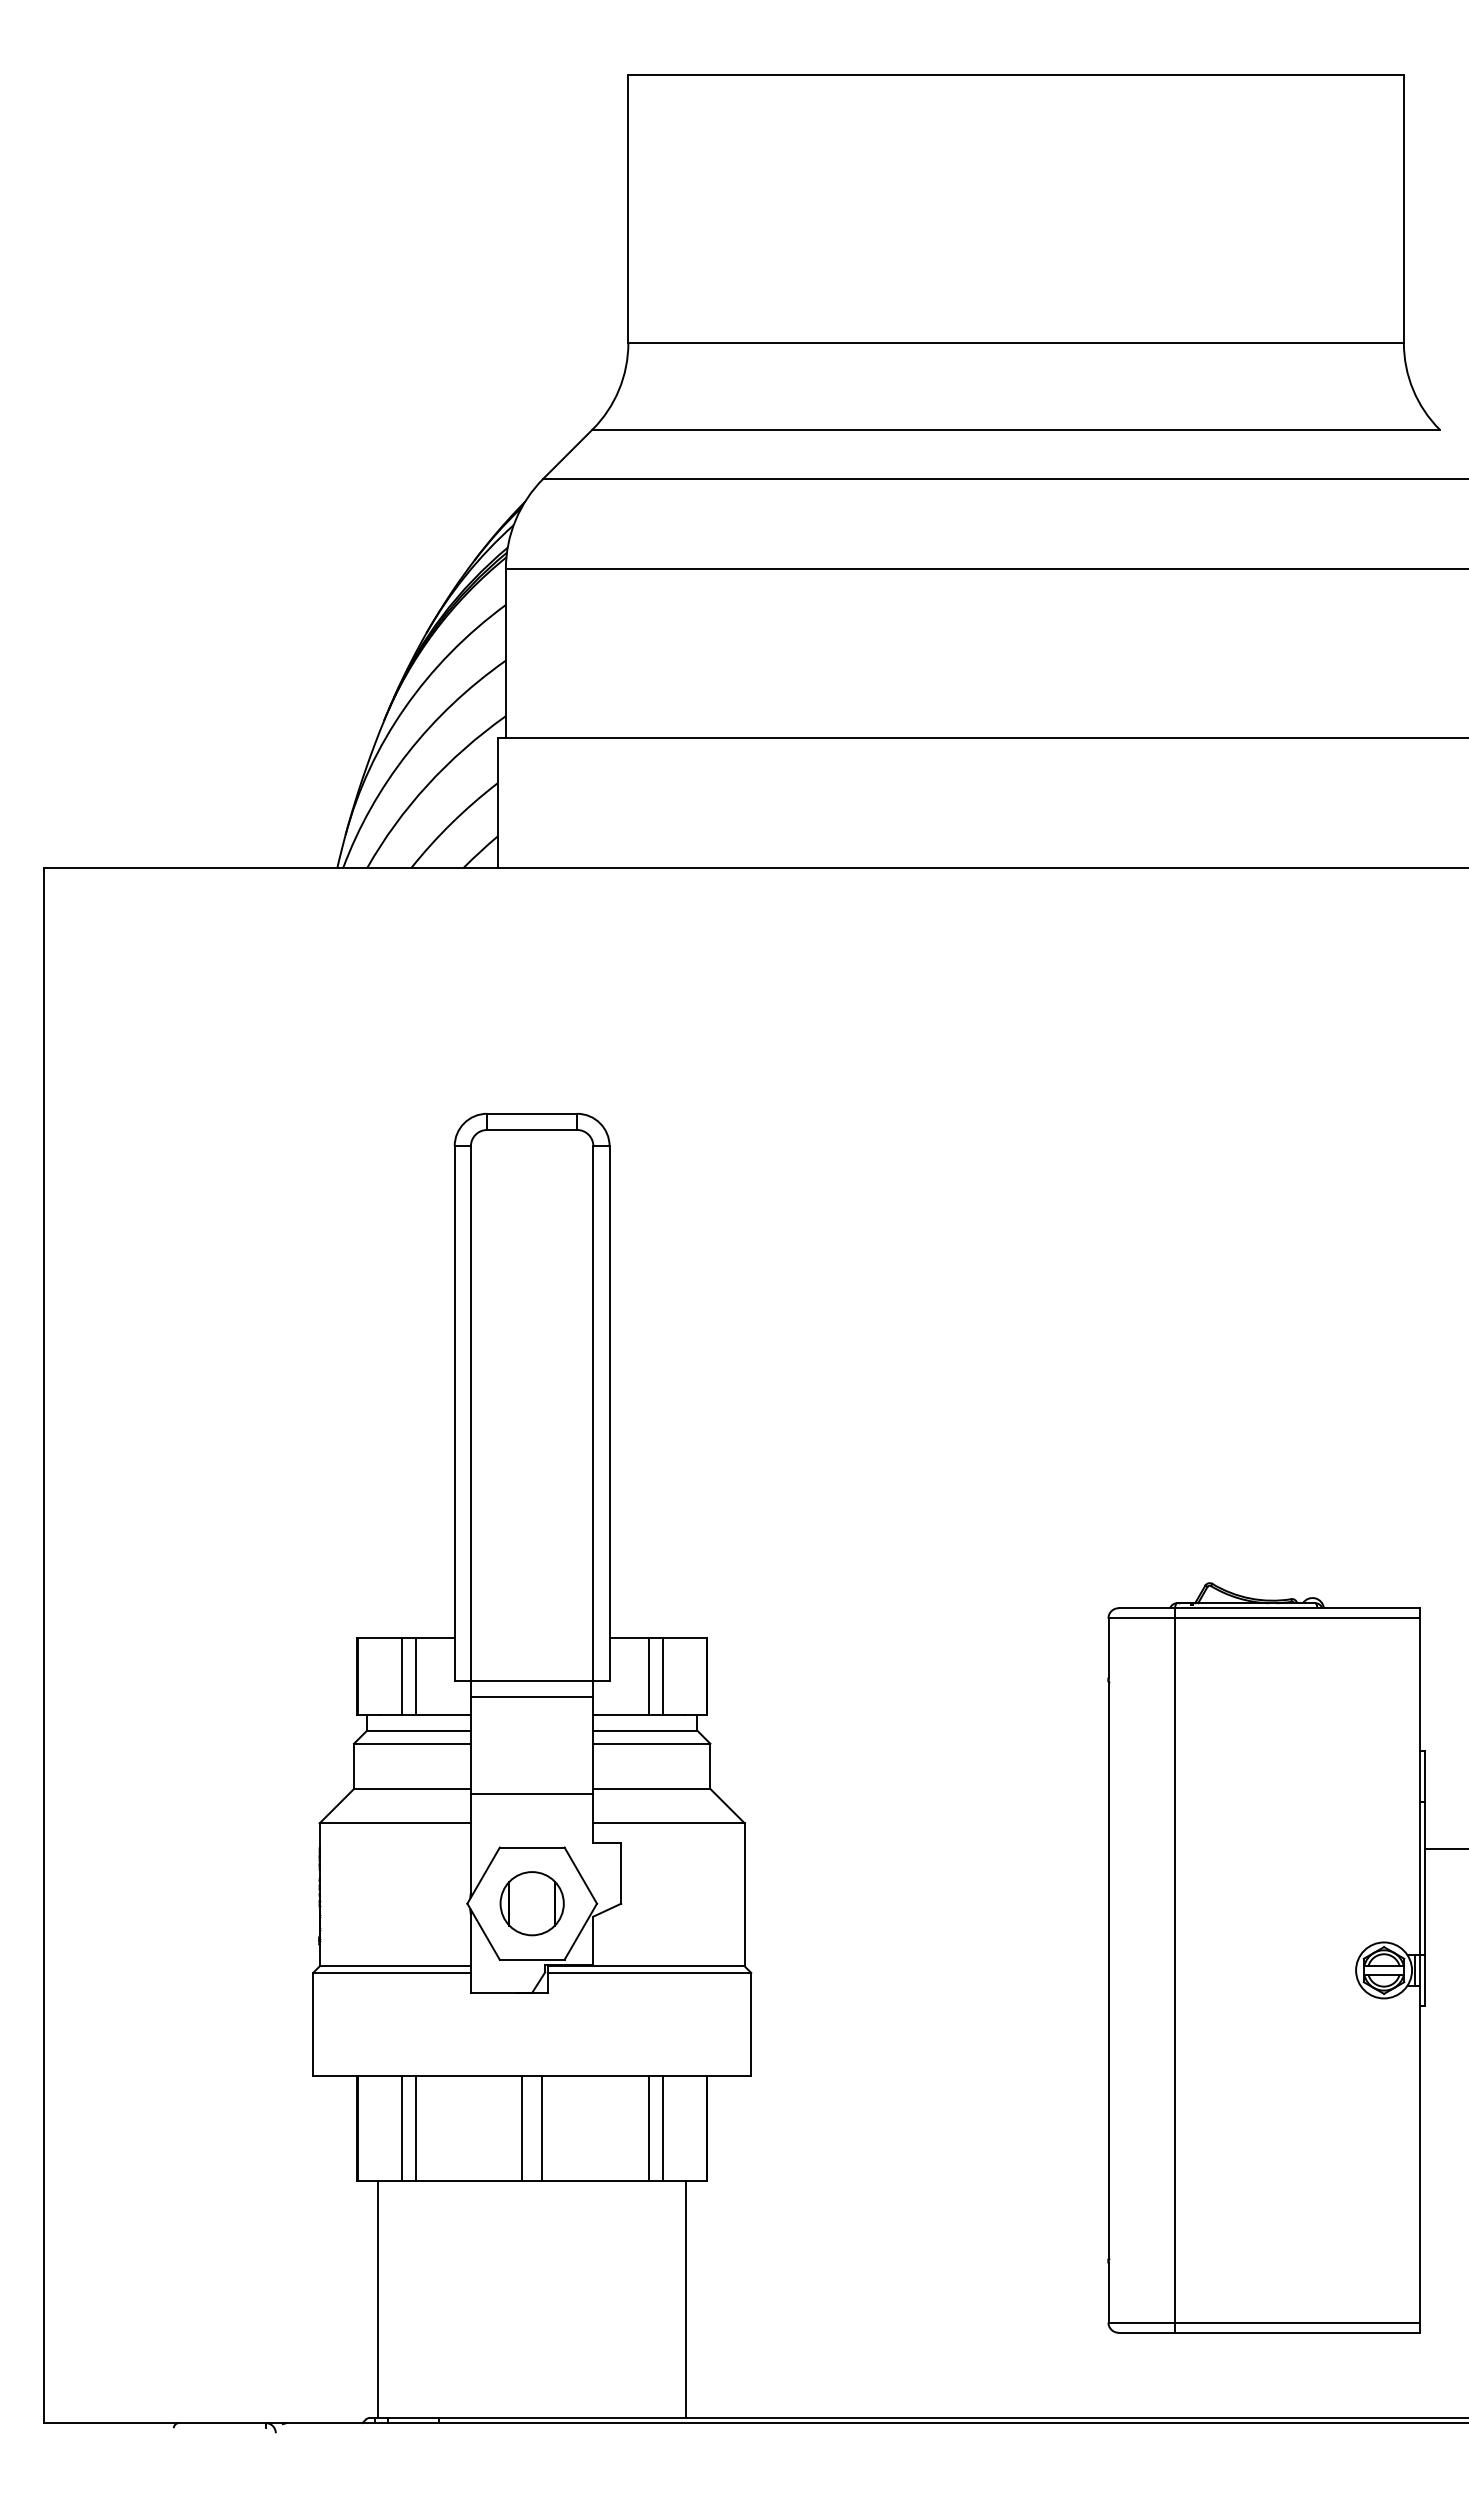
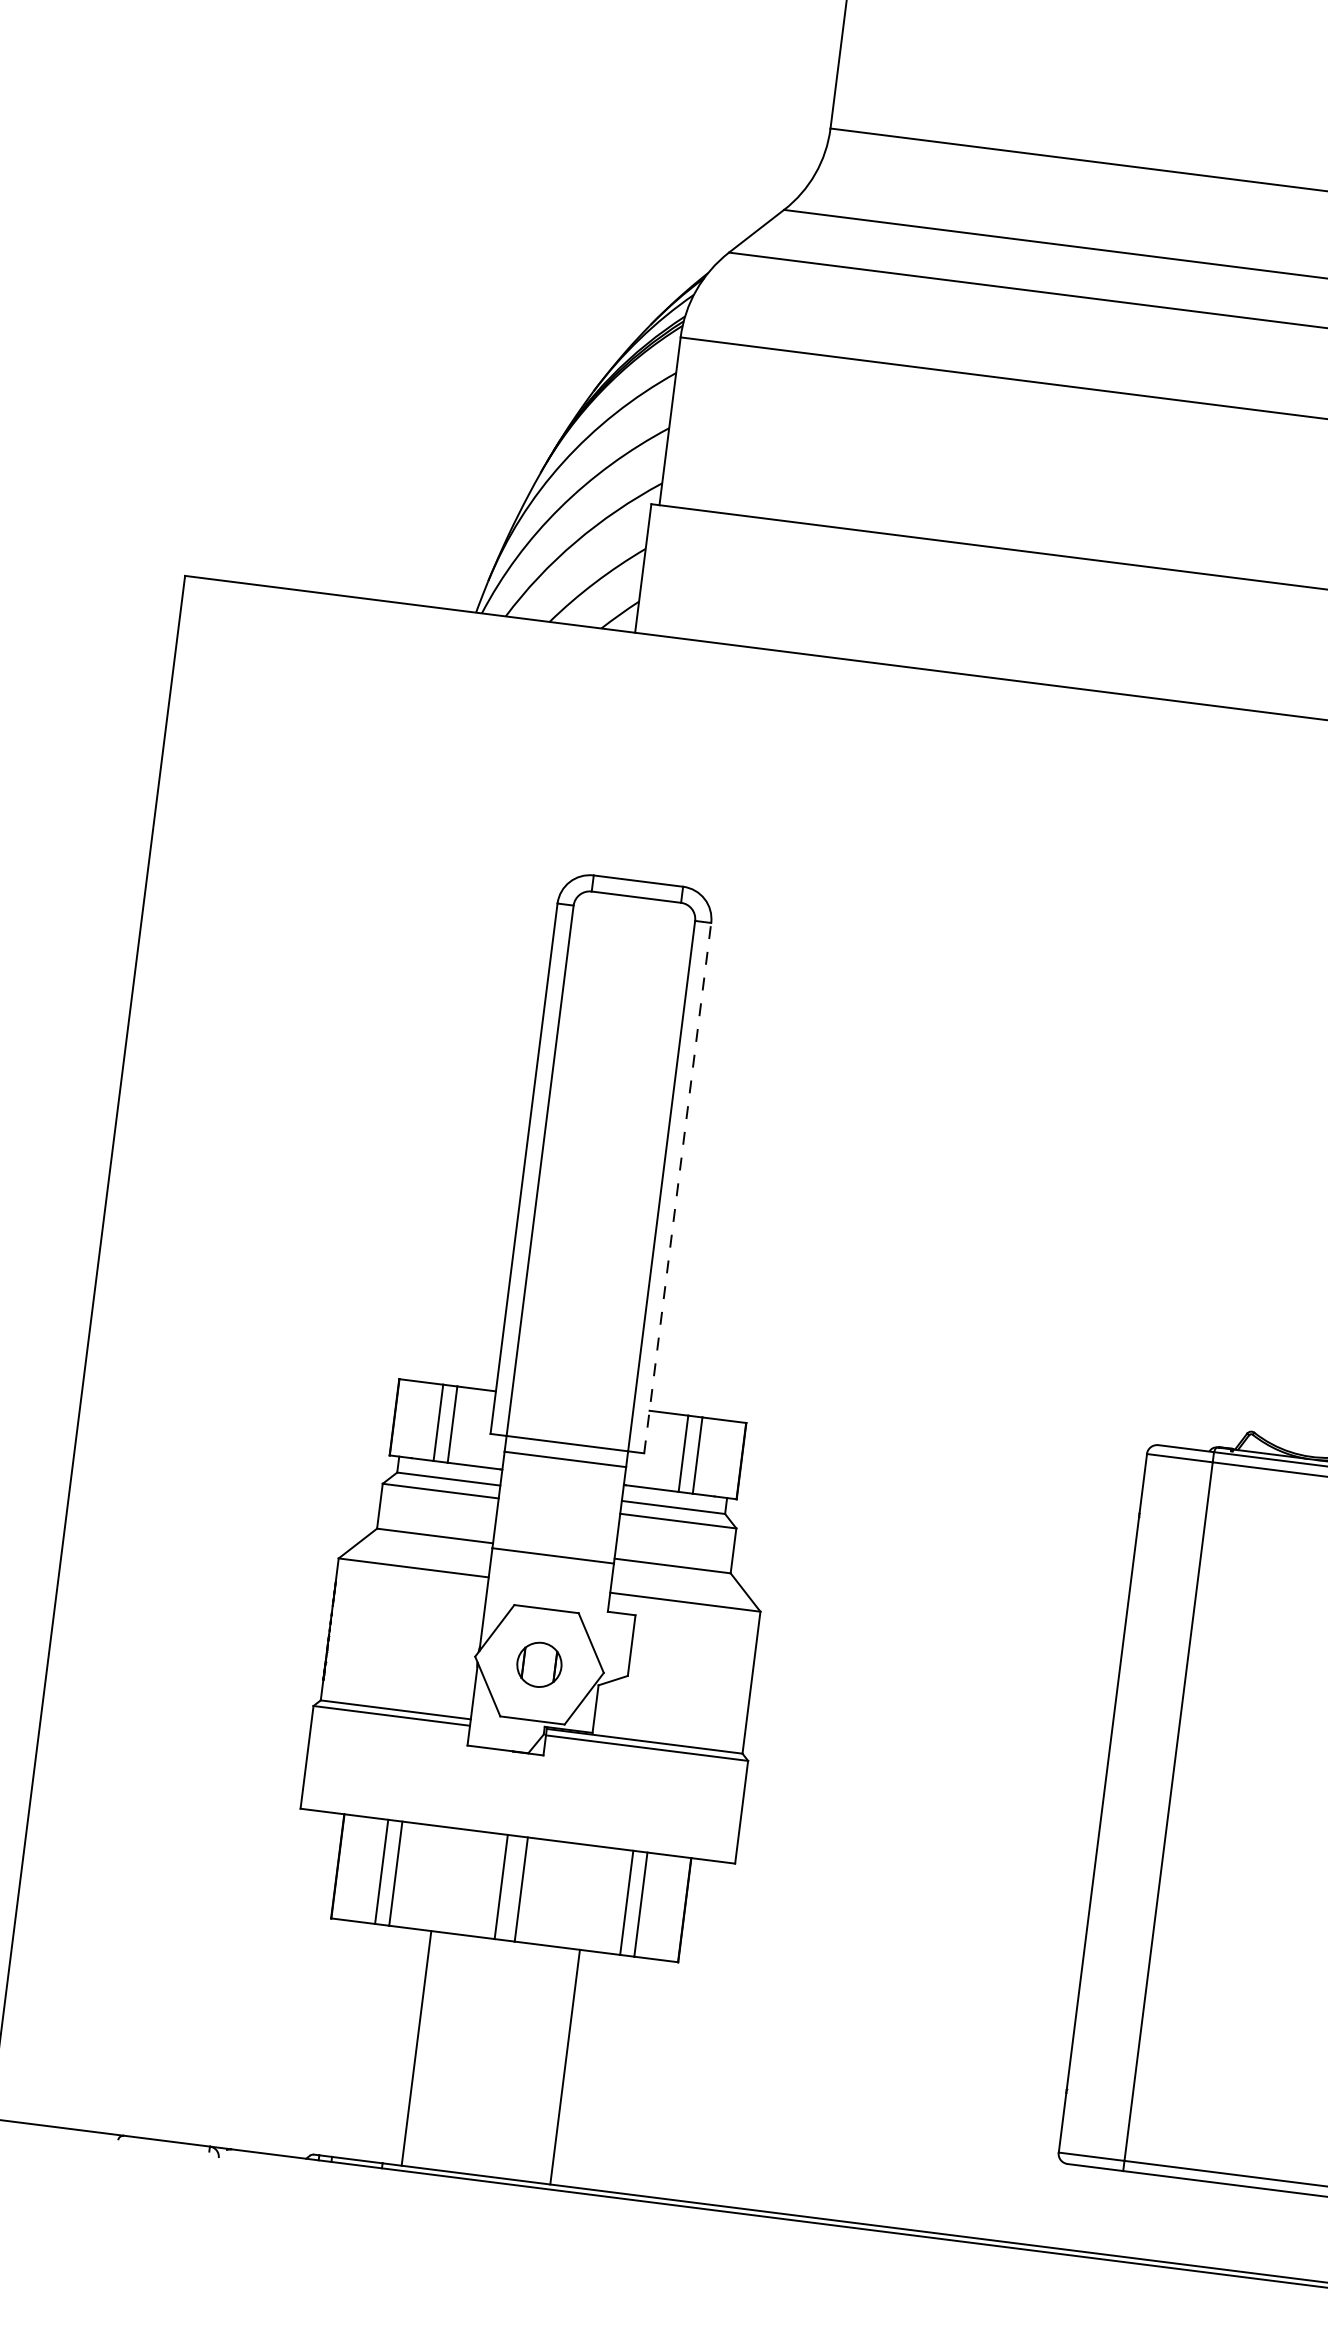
line: (609, 1412) -> (677, 1187), solid -> dashed
part: (531, 1903) -> (538, 1664), size x0.7
line: (378, 2299) -> (416, 2048), moved
line: (686, 2299) -> (565, 2067), moved

